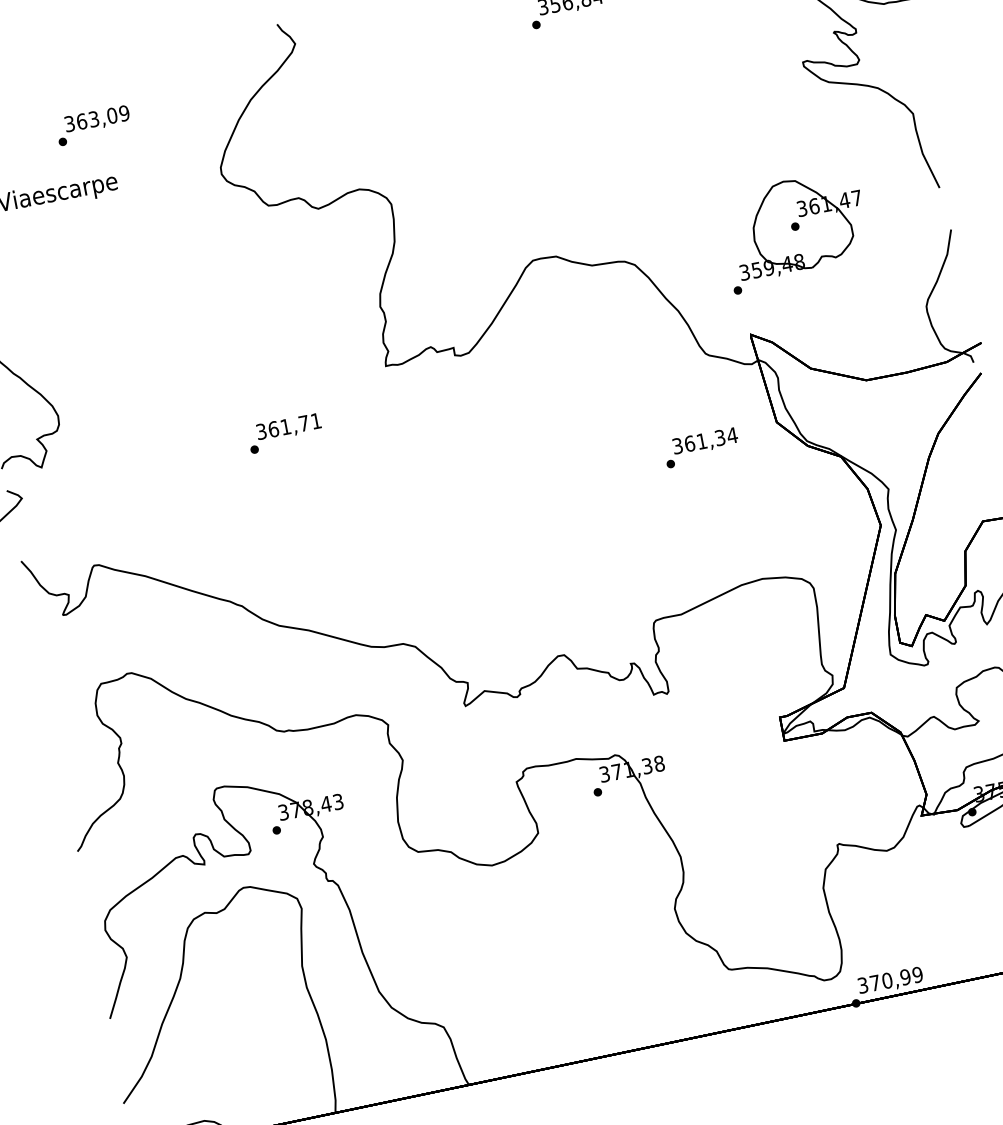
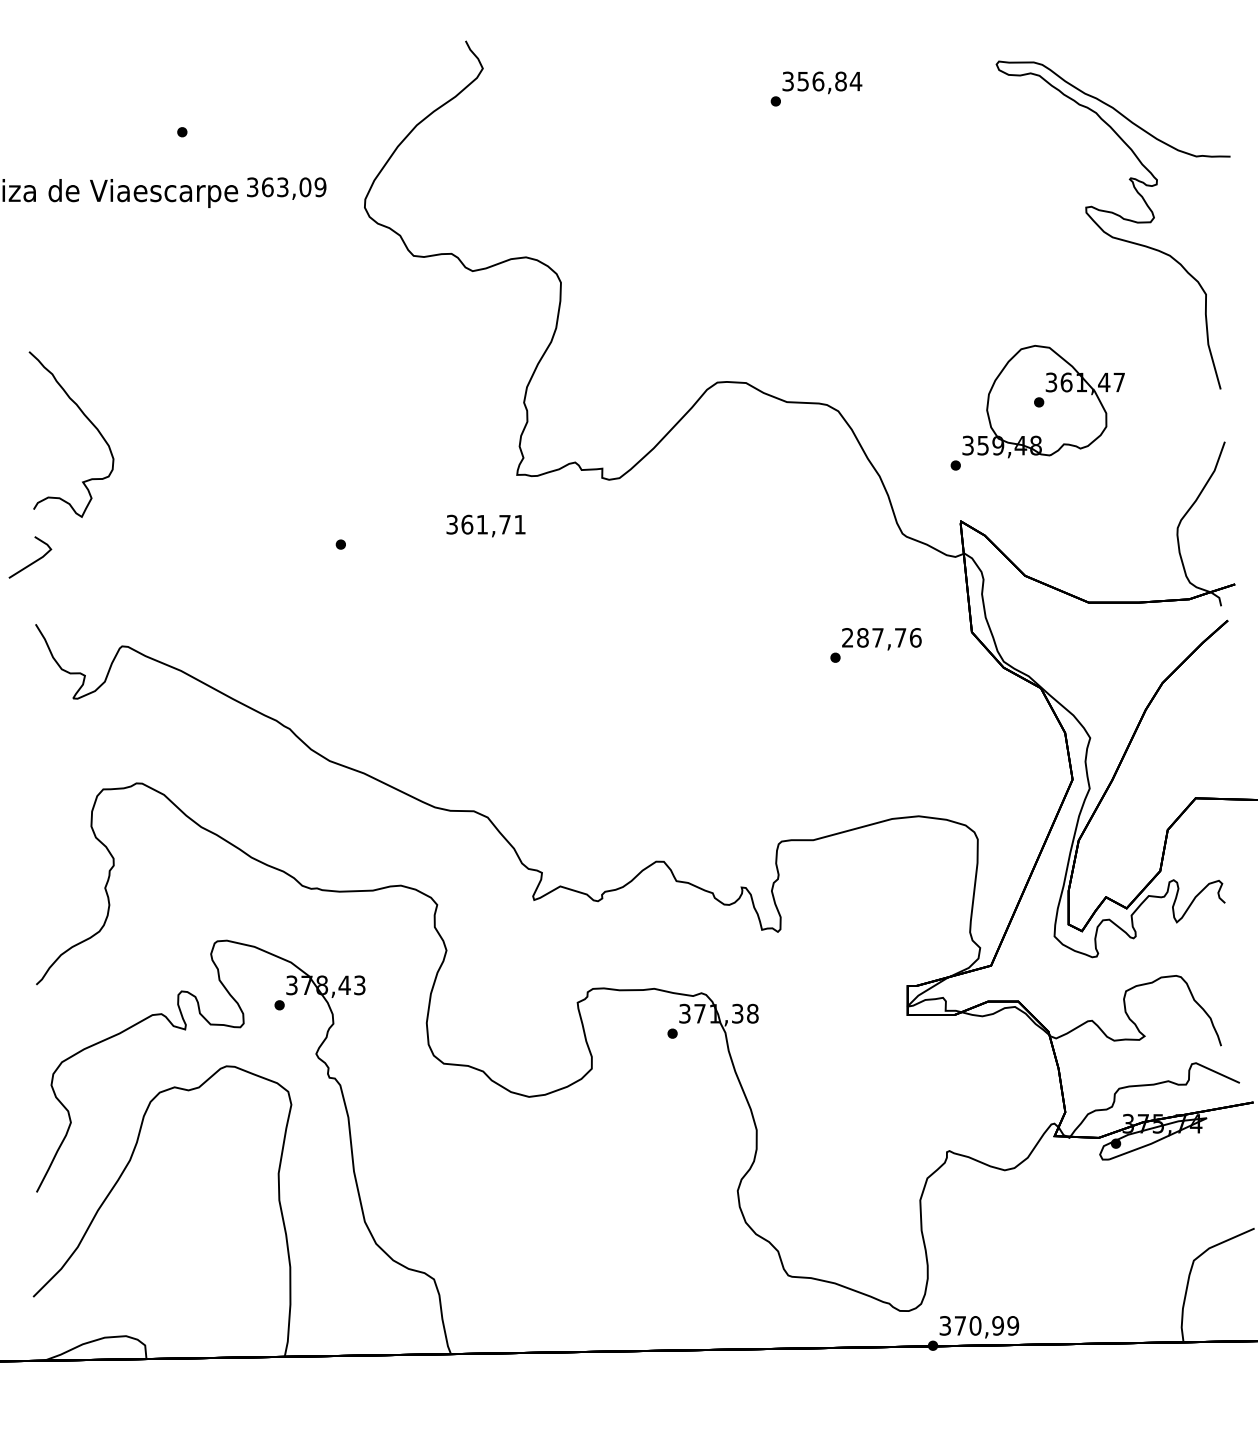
text: (97, 119) -> (286, 188), moved
text: (288, 427) -> (485, 525), moved
text: (704, 440) -> (881, 637), 361,34 -> 287,76

